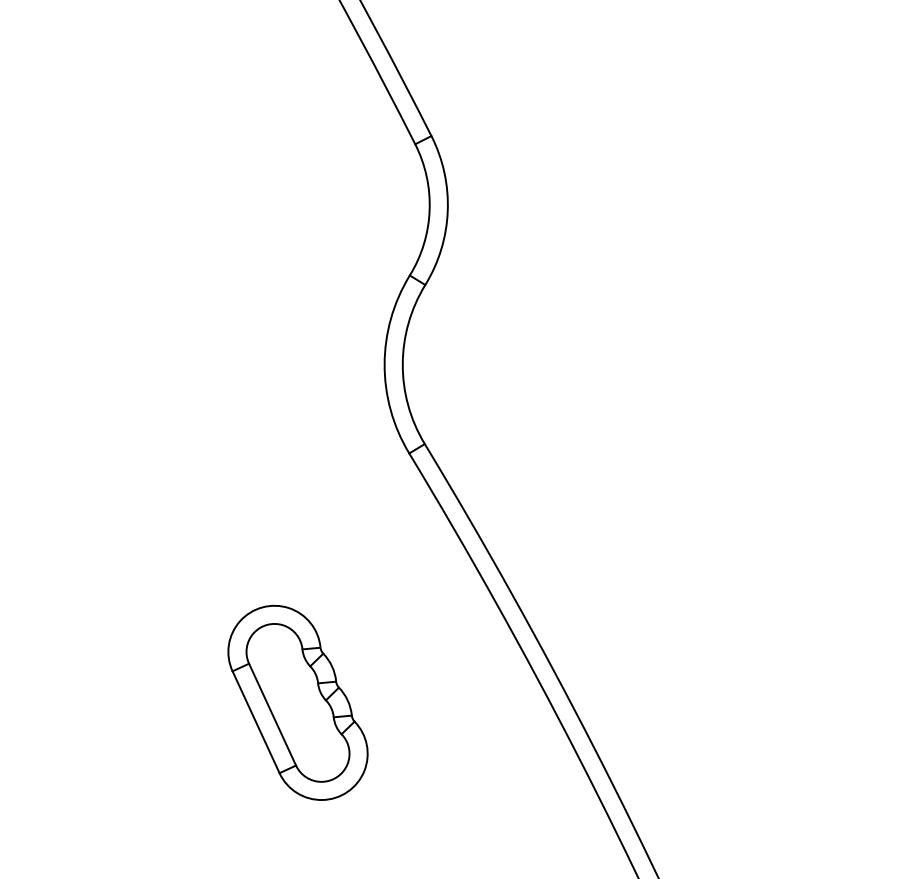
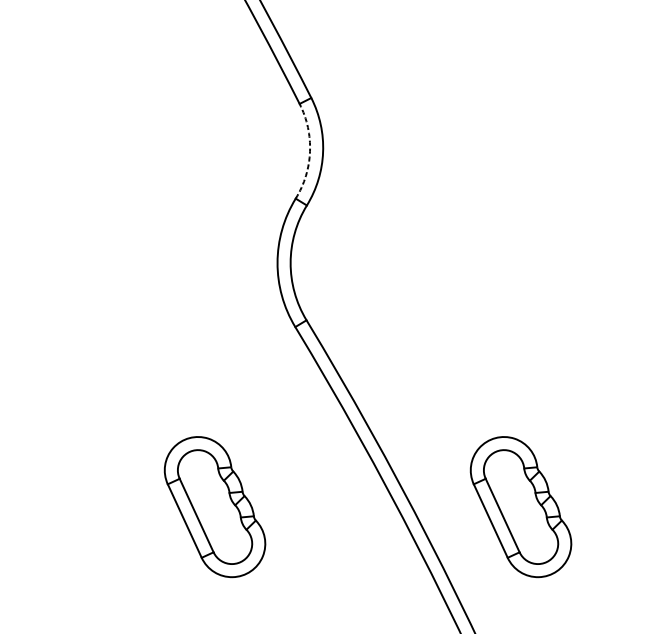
arc: (429, 210) -> (309, 151), solid -> dashed
part: (721, 702) -> (520, 506), added

